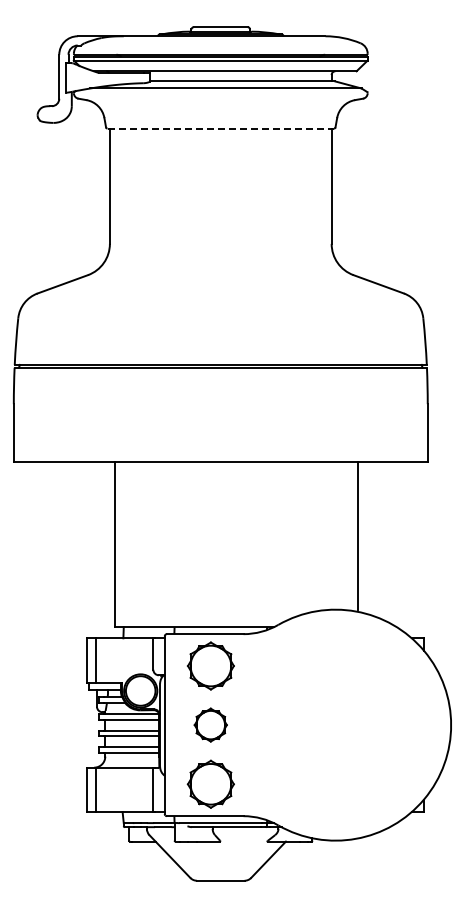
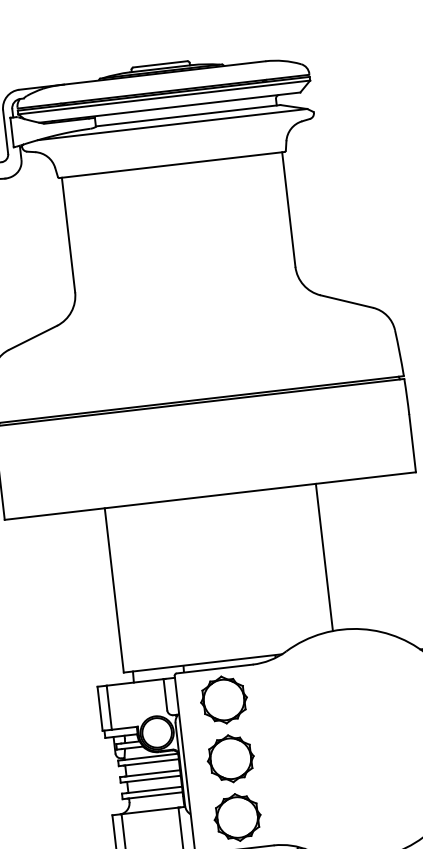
line: (221, 128) -> (172, 164), dashed -> solid
line: (358, 535) -> (324, 556), moved
part: (210, 724) -> (230, 758), size x1.43

